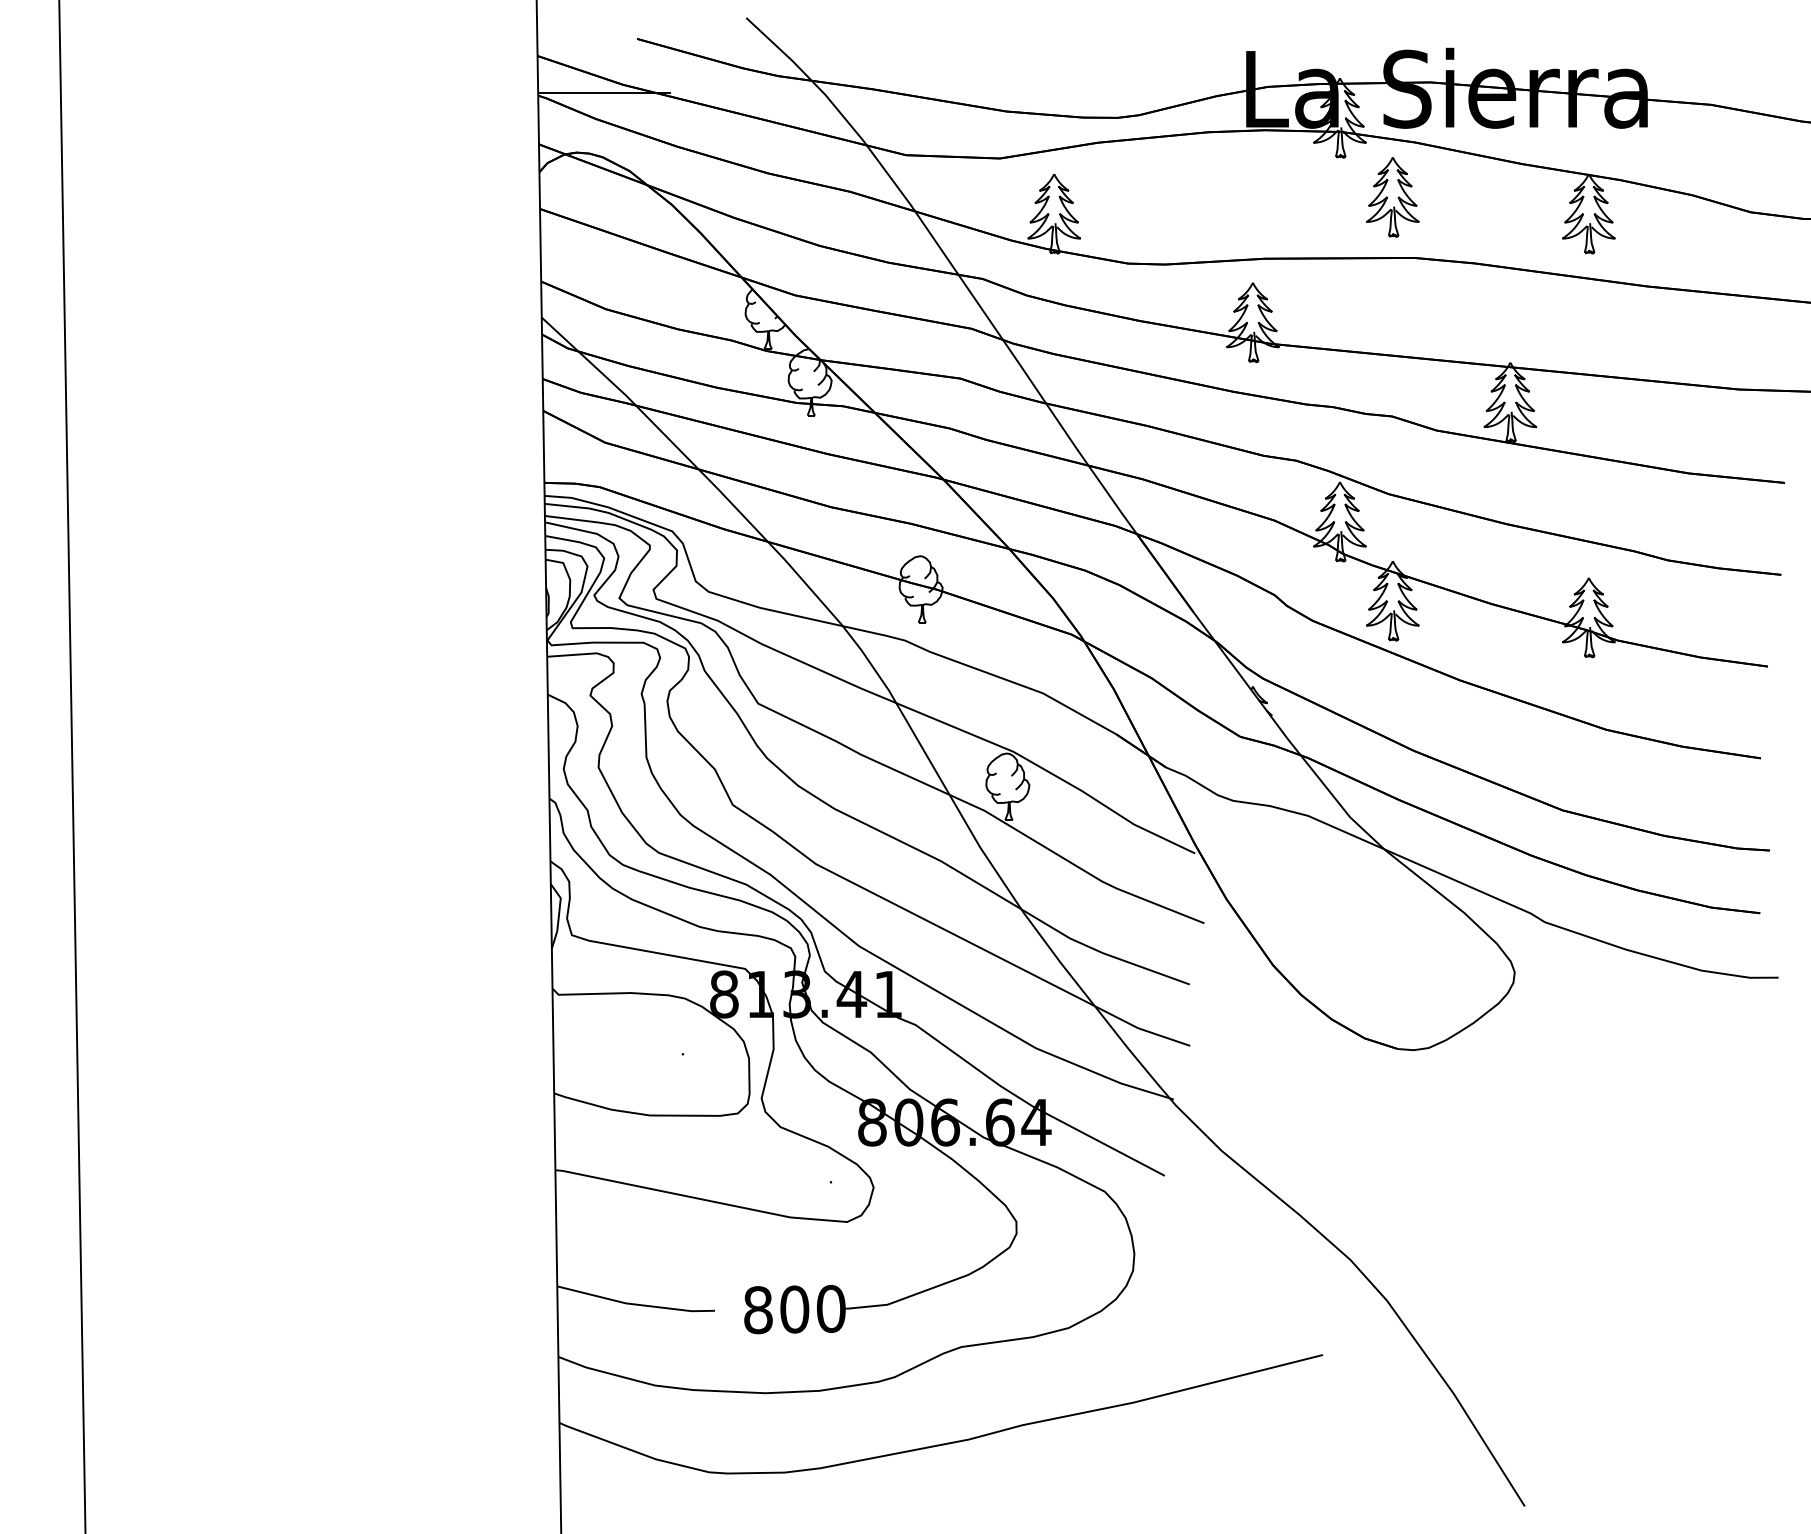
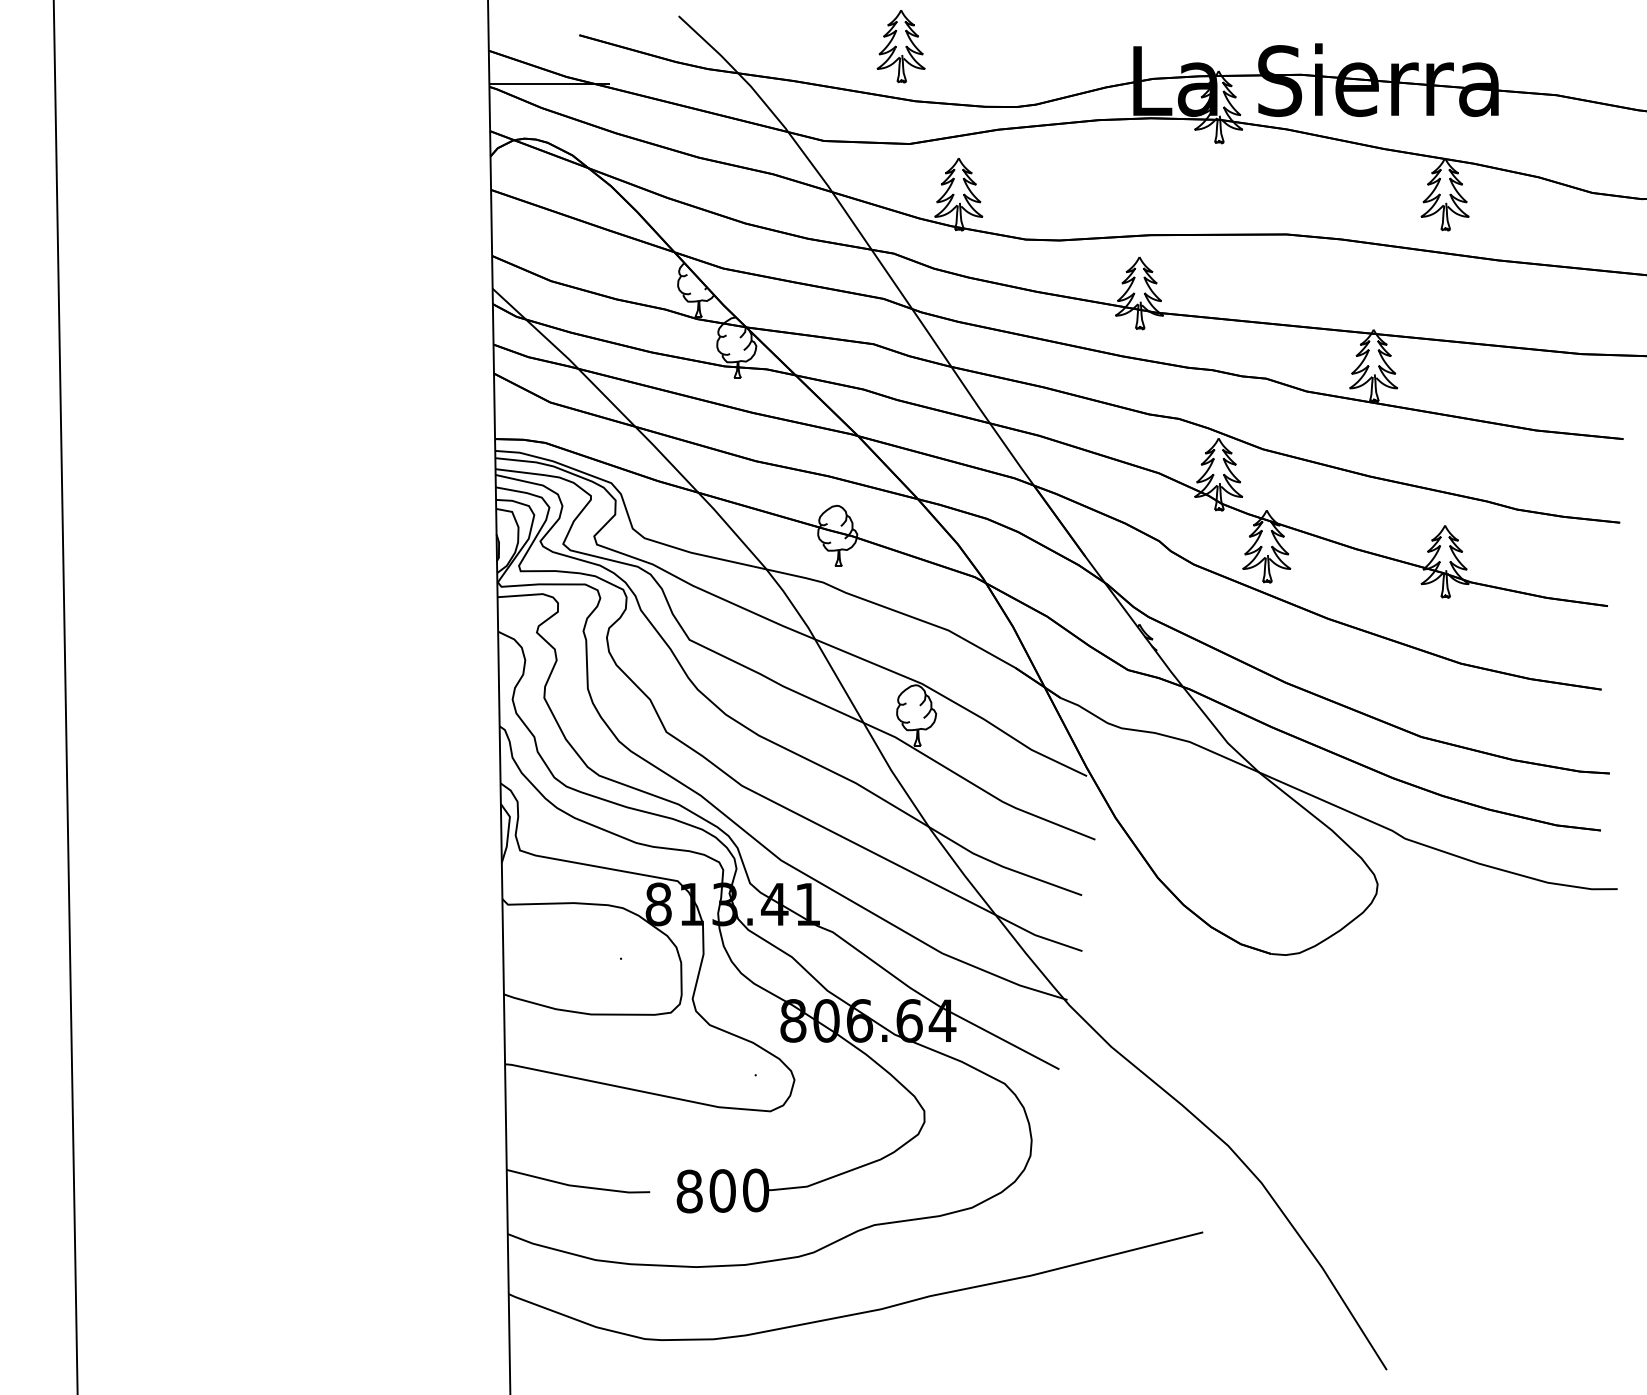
part: (1392, 197) -> (900, 46), moved

